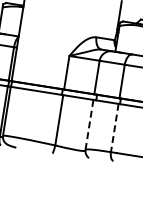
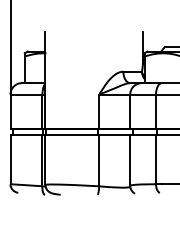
line: (89, 125) -> (130, 160), dashed -> solid
line: (115, 128) -> (156, 159), dashed -> solid

